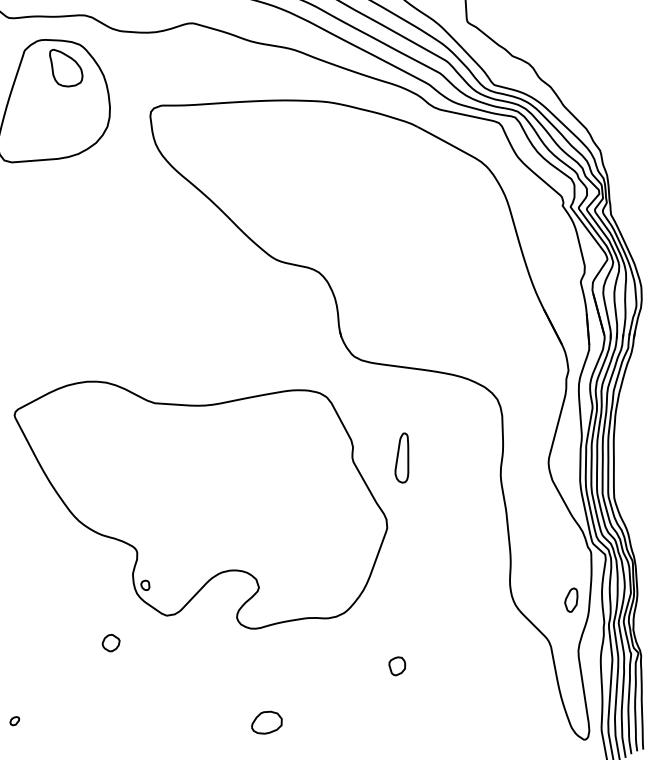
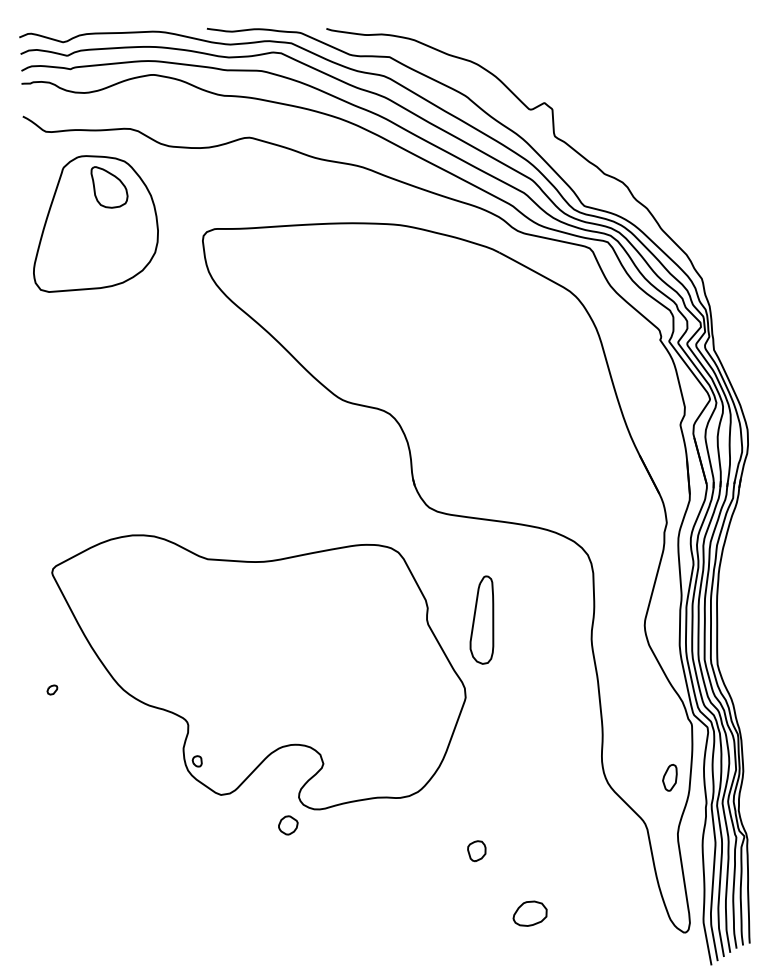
part: (401, 457) -> (481, 619), size x1.6
part: (111, 643) -> (288, 825), moved
part: (14, 720) -> (52, 689), moved
part: (266, 722) -> (529, 913), moved

